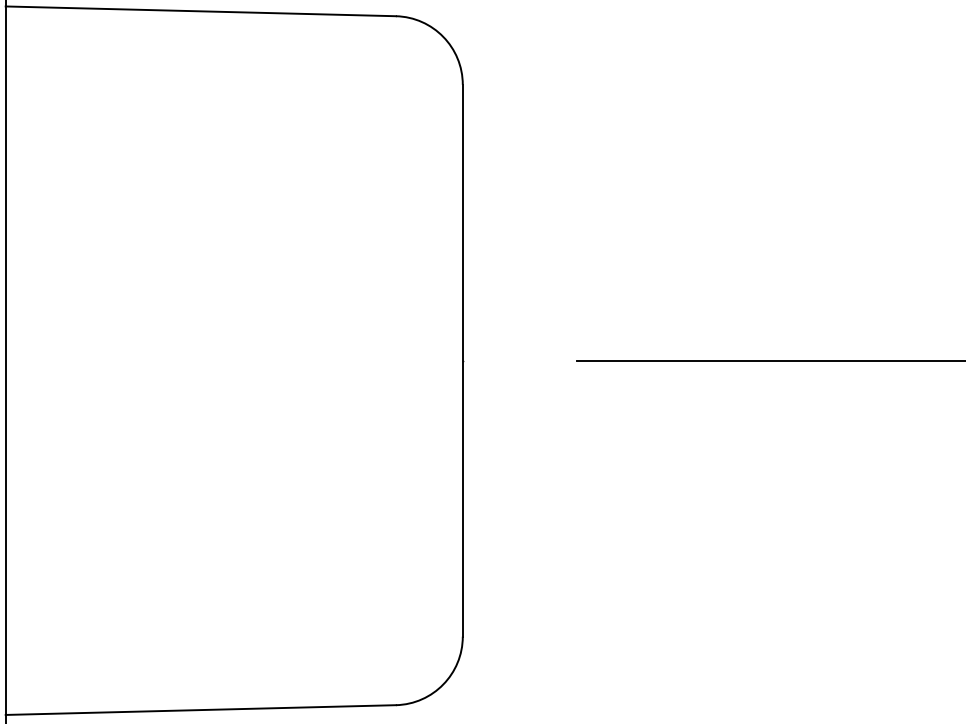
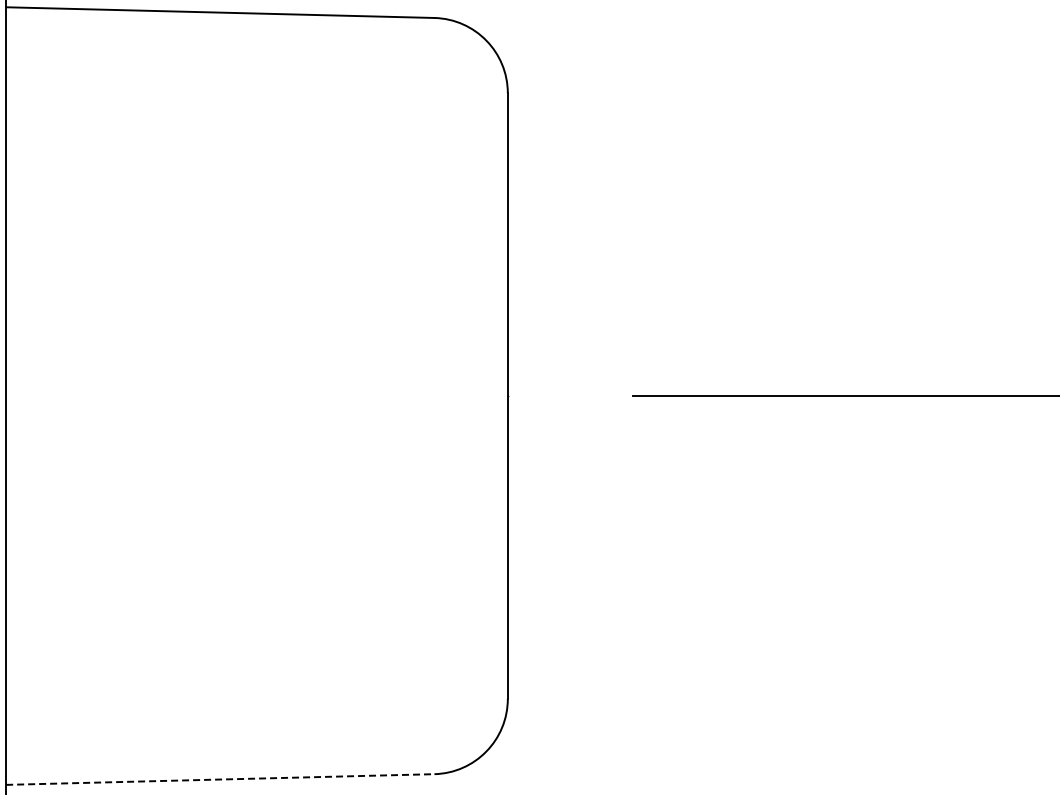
line: (201, 710) -> (220, 779), solid -> dashed

